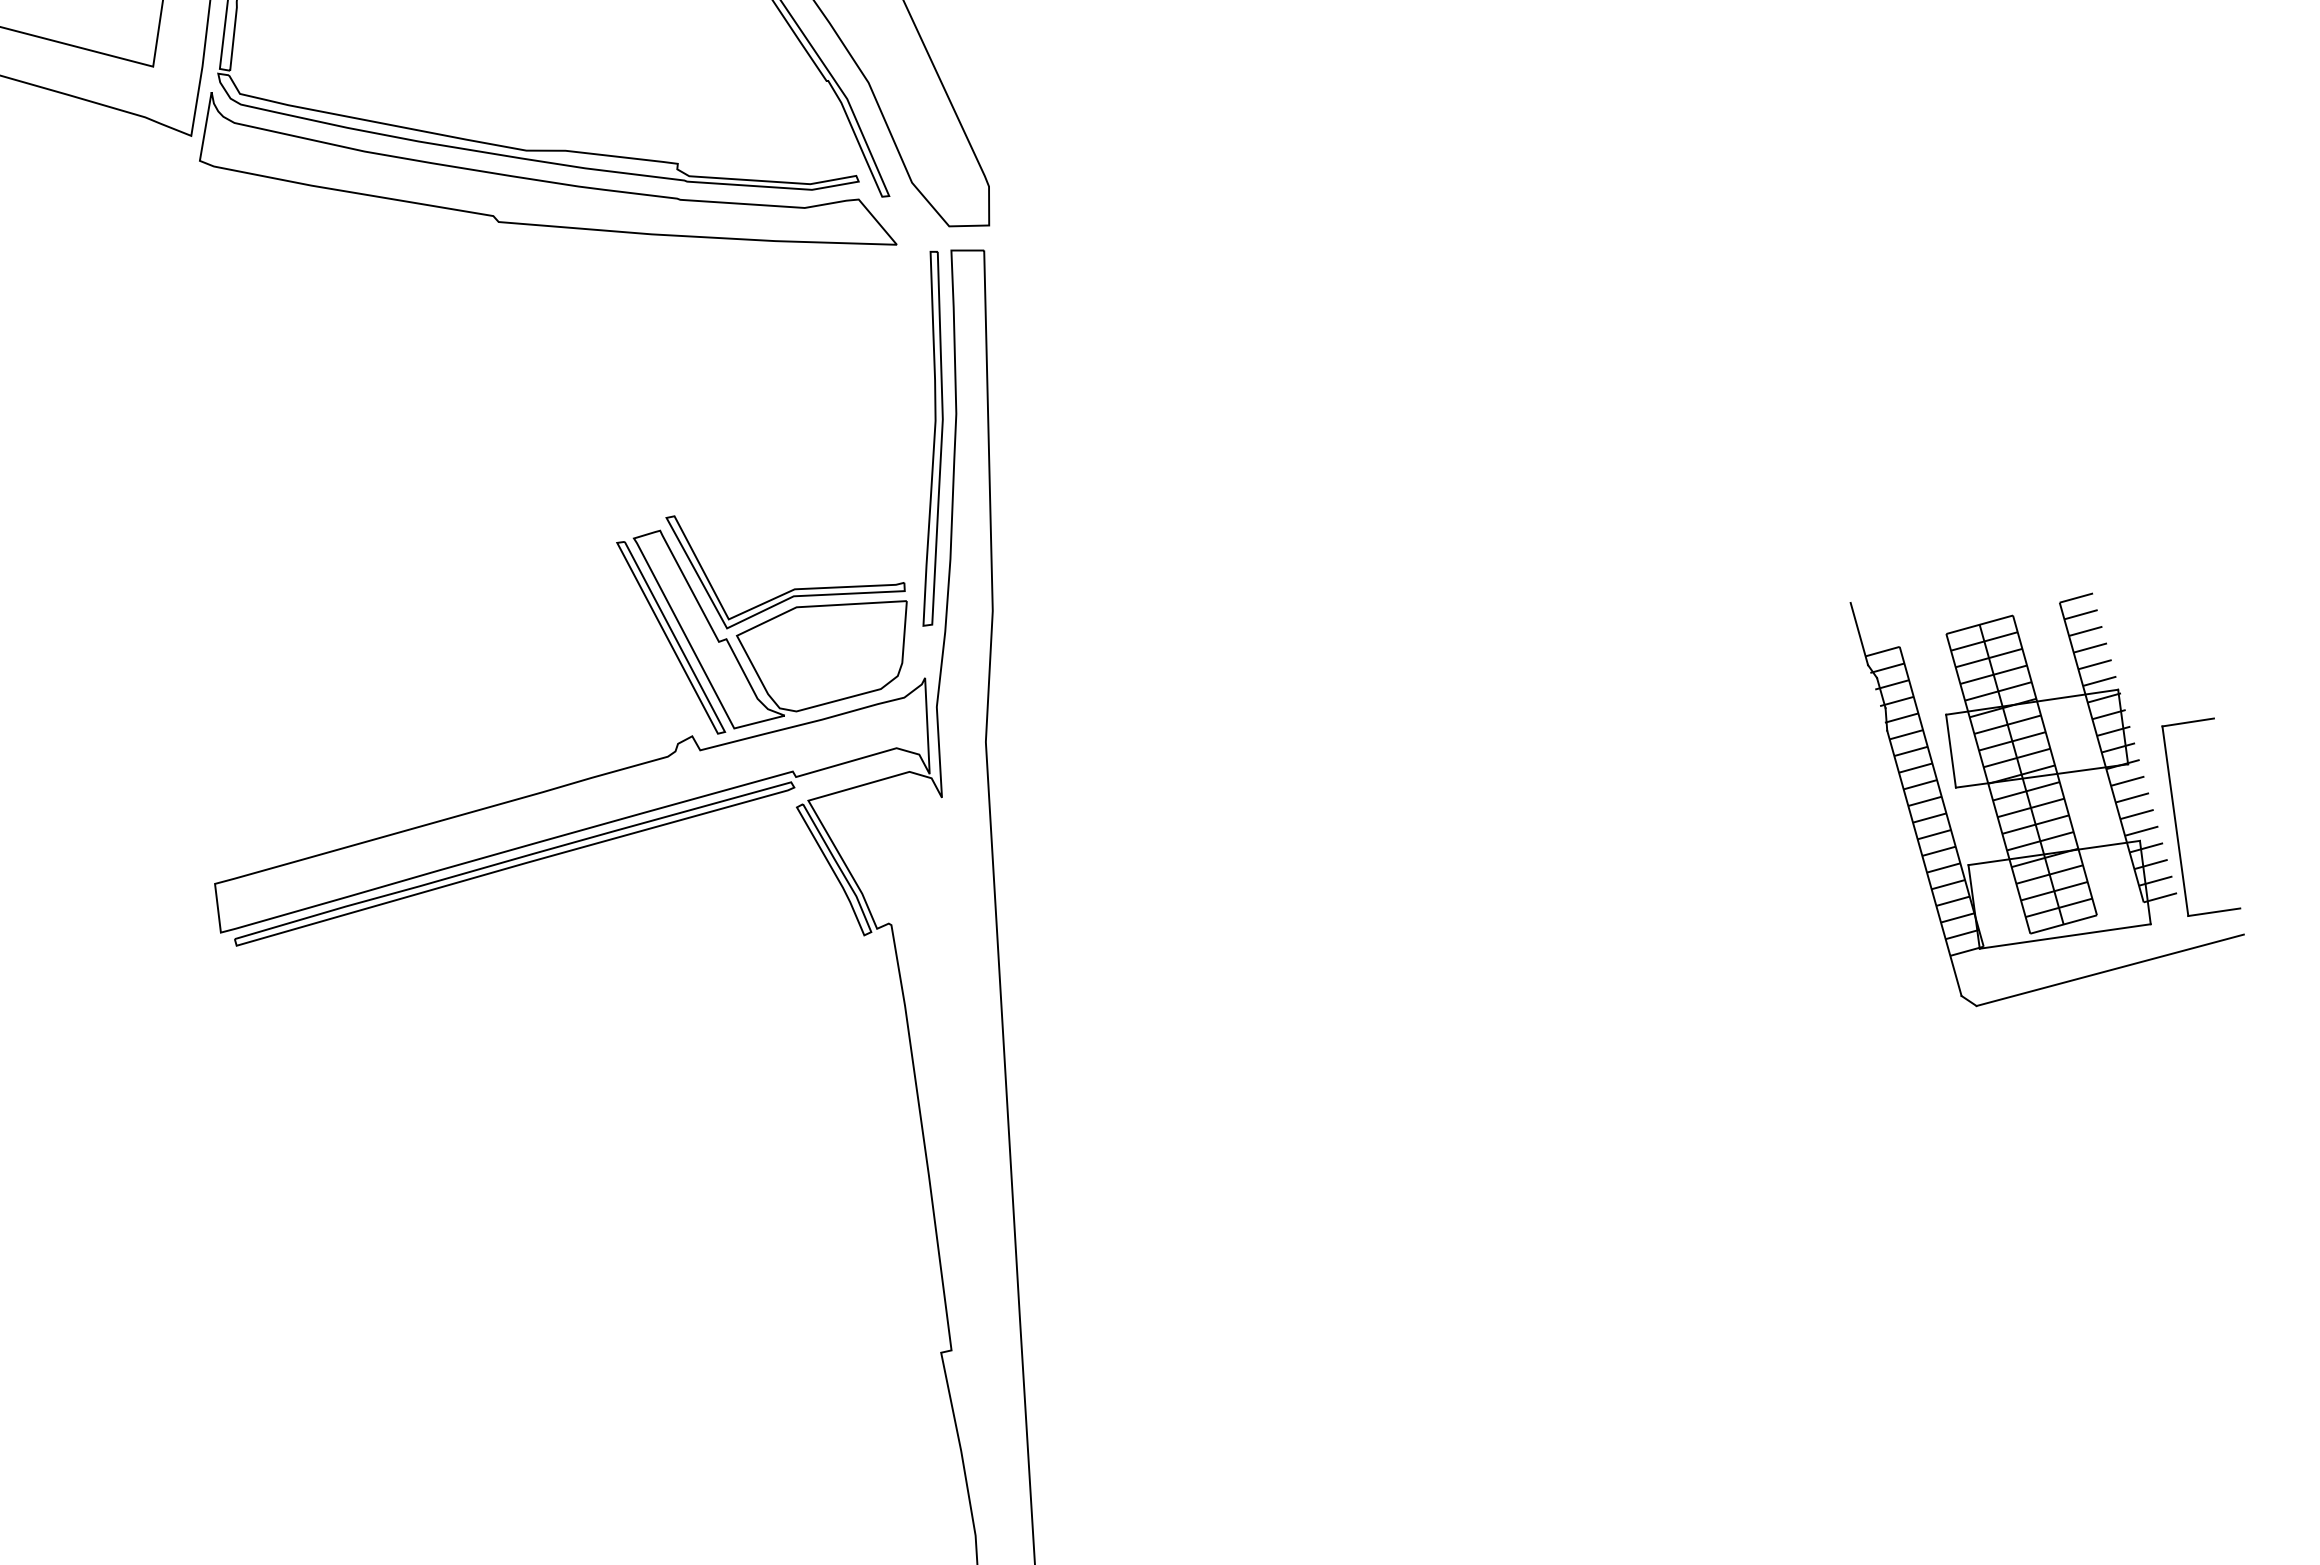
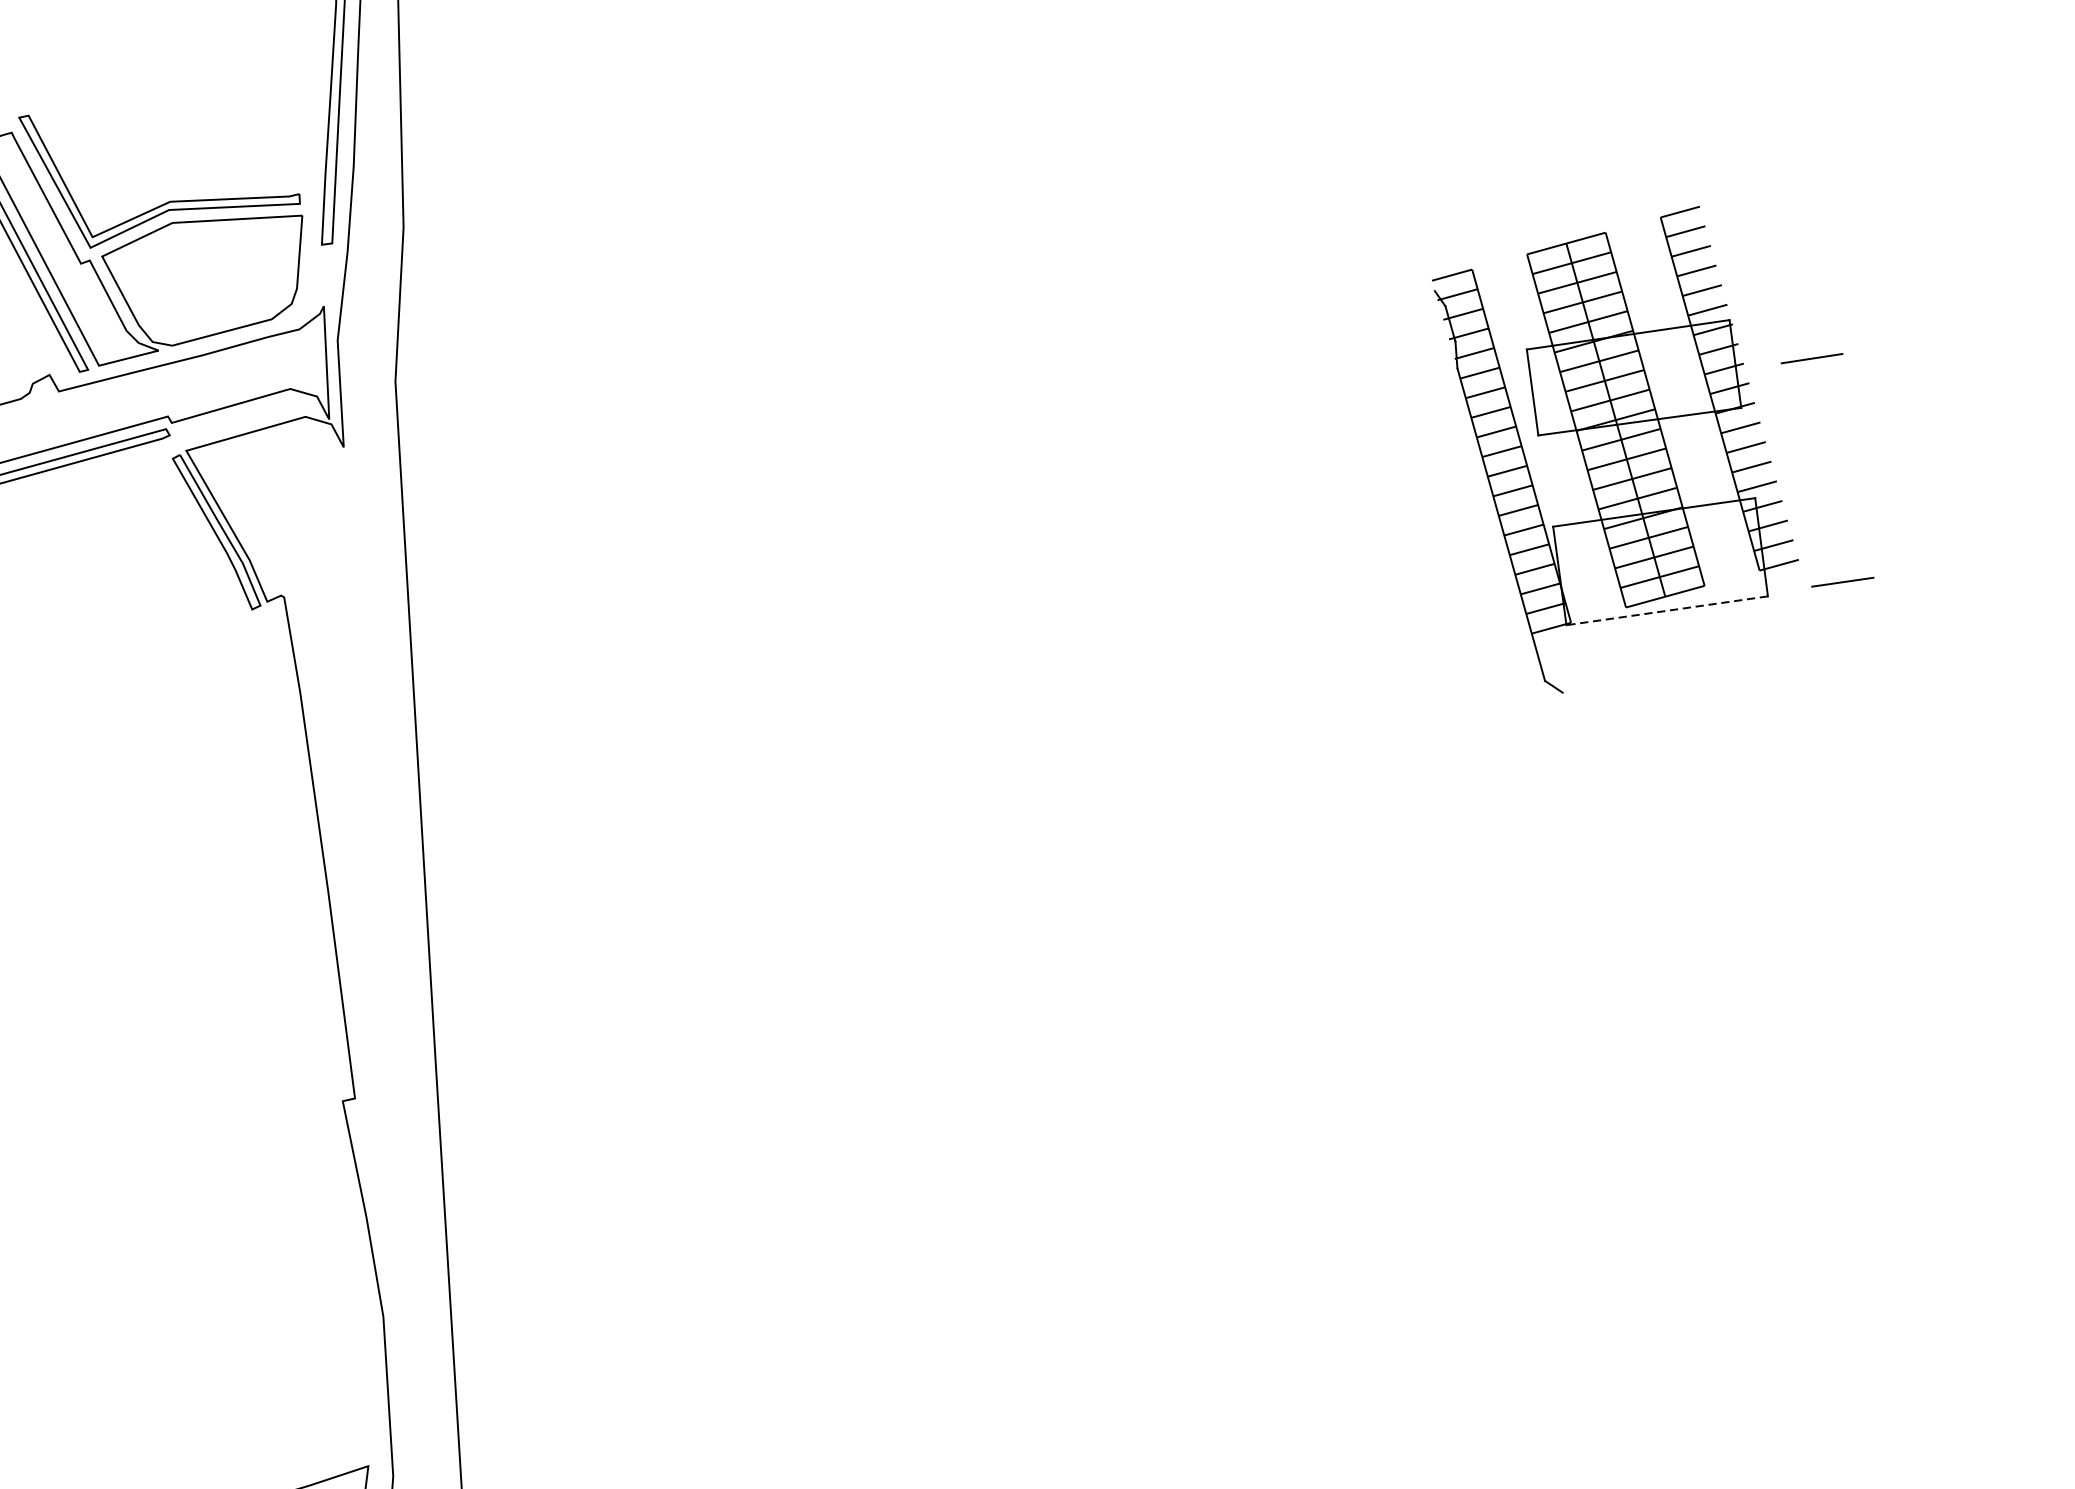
line: (1859, 633) -> (1424, 253), removed
line: (2175, 821) -> (1797, 475), removed
line: (2064, 936) -> (1666, 610), solid -> dashed
line: (2109, 970) -> (1719, 650), removed

